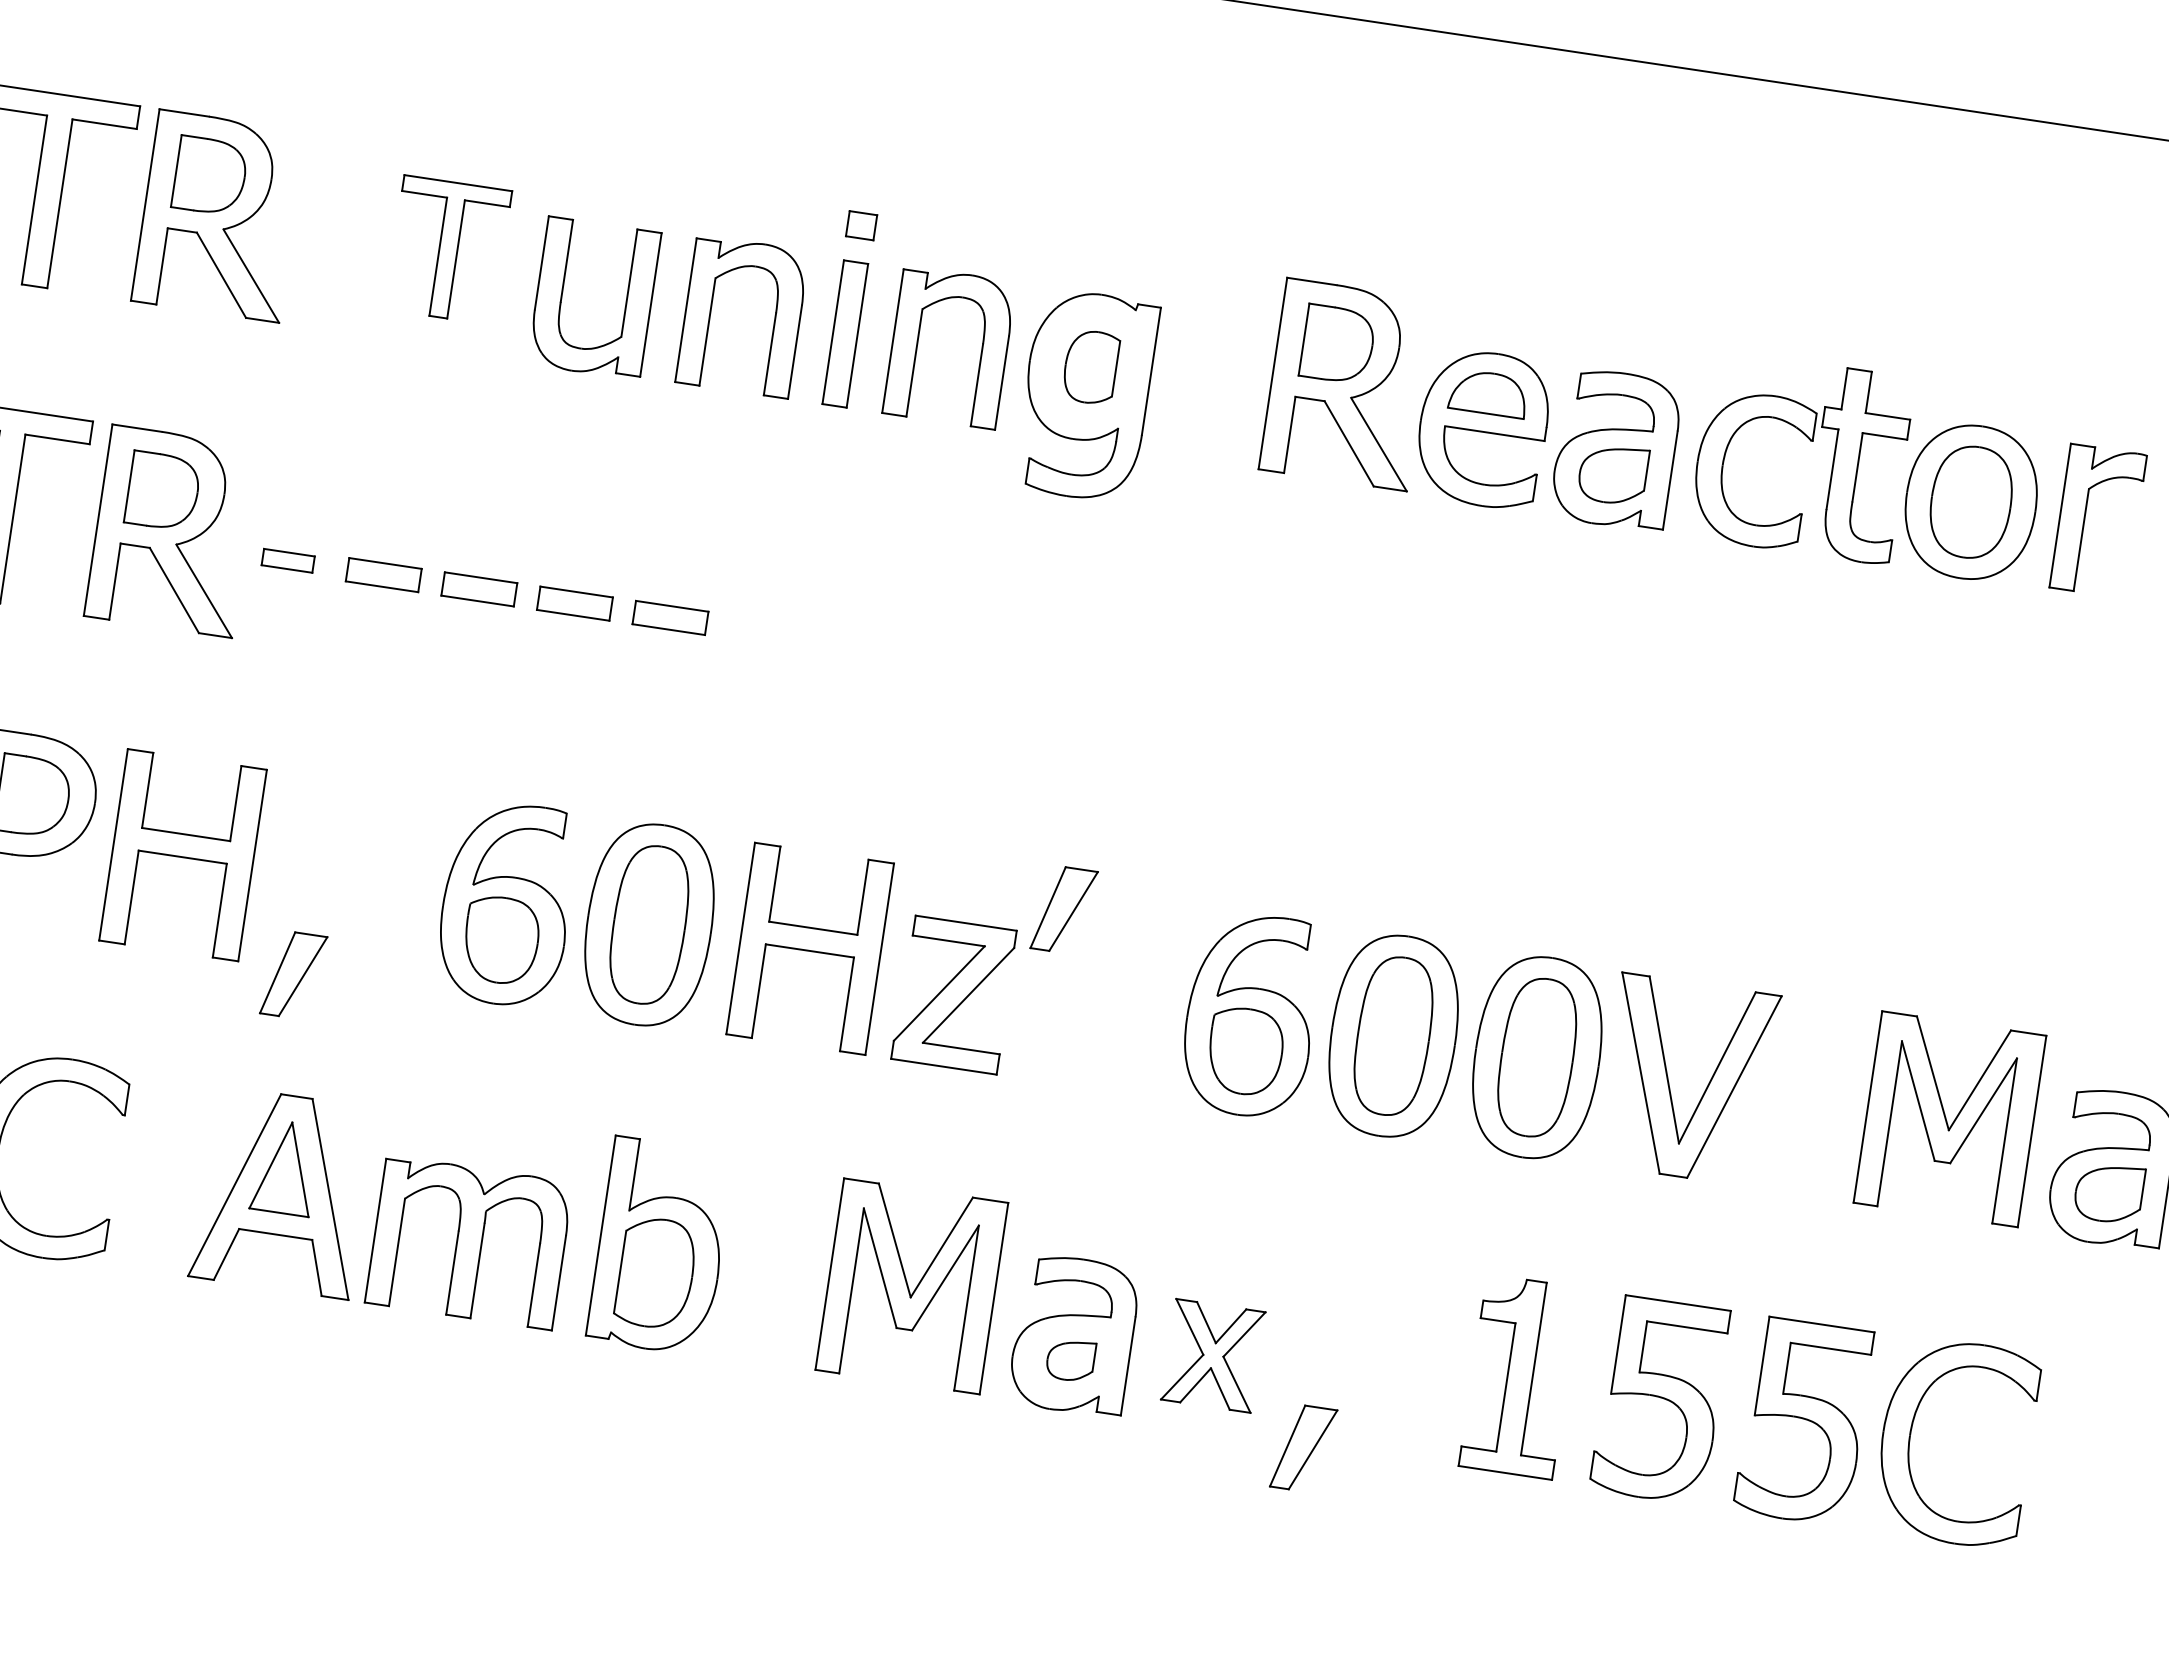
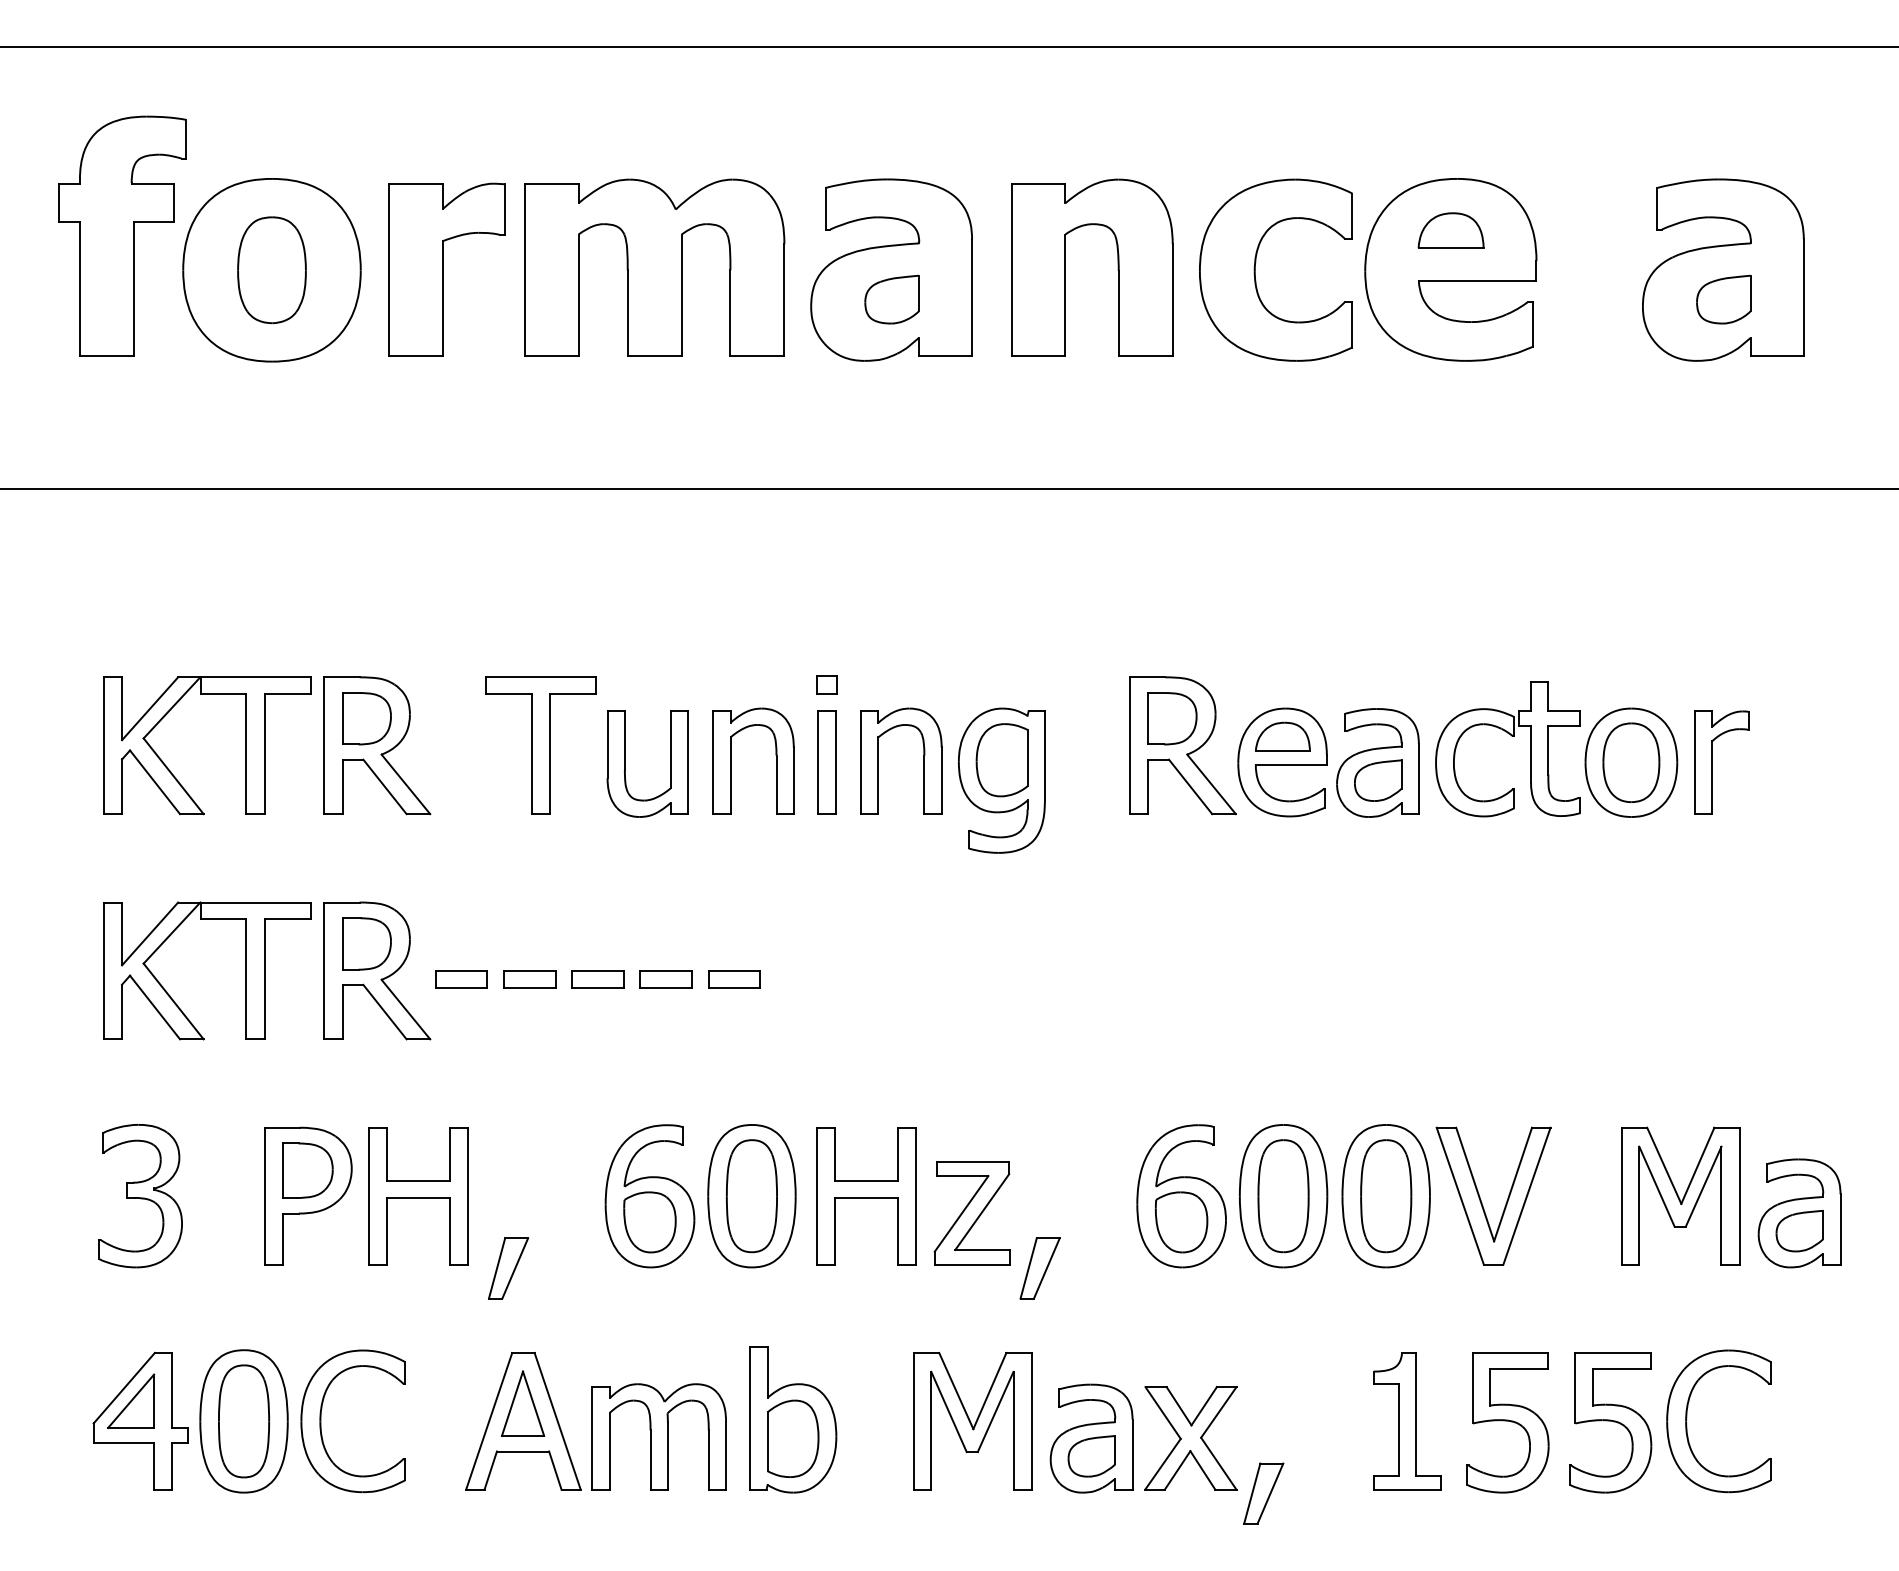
part: (447, 249) -> (540, 745), size x1.43
part: (1089, 367) -> (1001, 760), size x1.43
part: (288, 560) -> (461, 979), size x1.43
part: (1063, 909) -> (1039, 1268), moved
part: (1212, 1355) -> (1190, 1438), size x1.43
part: (1070, 1360) -> (1091, 1456), size x1.43

